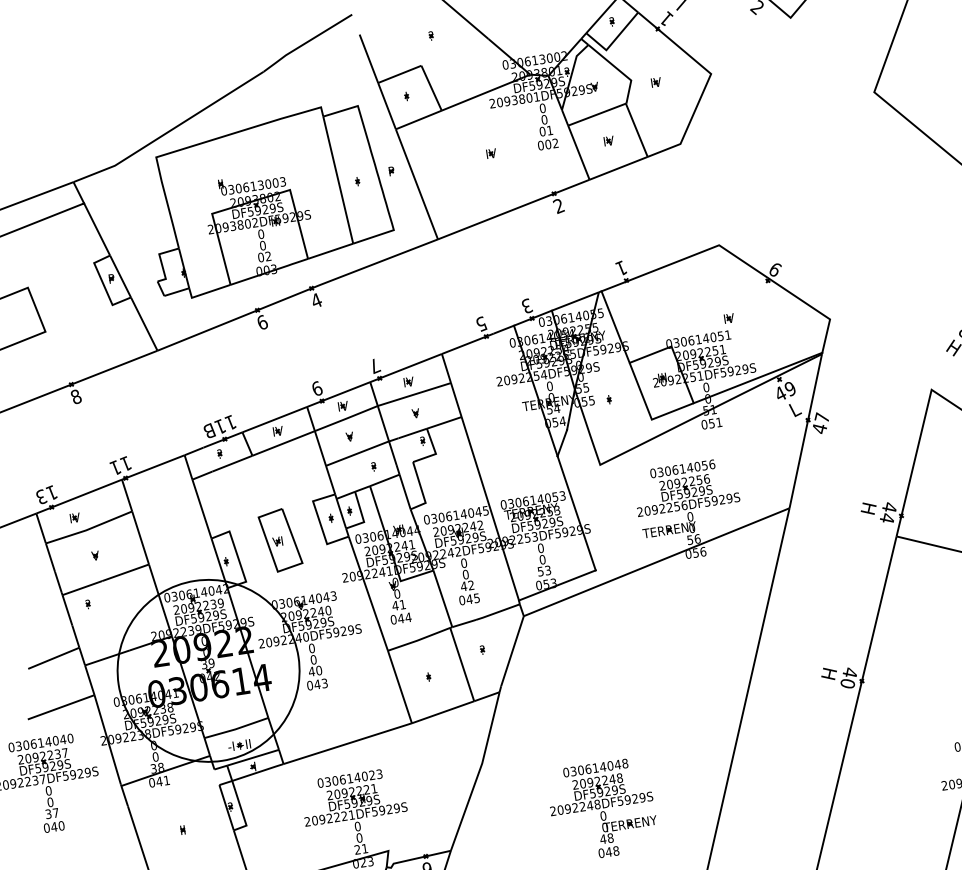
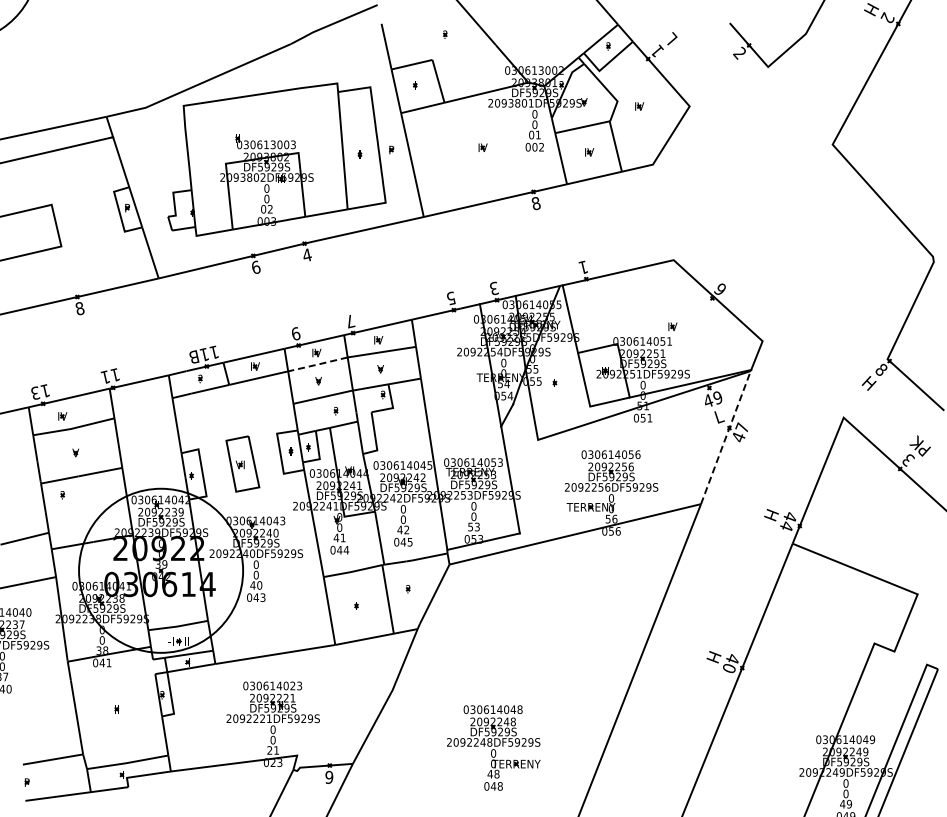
text: (558, 206) -> (535, 203), 2 -> 8
text: (775, 269) -> (720, 289), 9 -> 6
line: (345, 418) -> (317, 364), solid -> dashed
line: (806, 430) -> (726, 437), solid -> dashed

